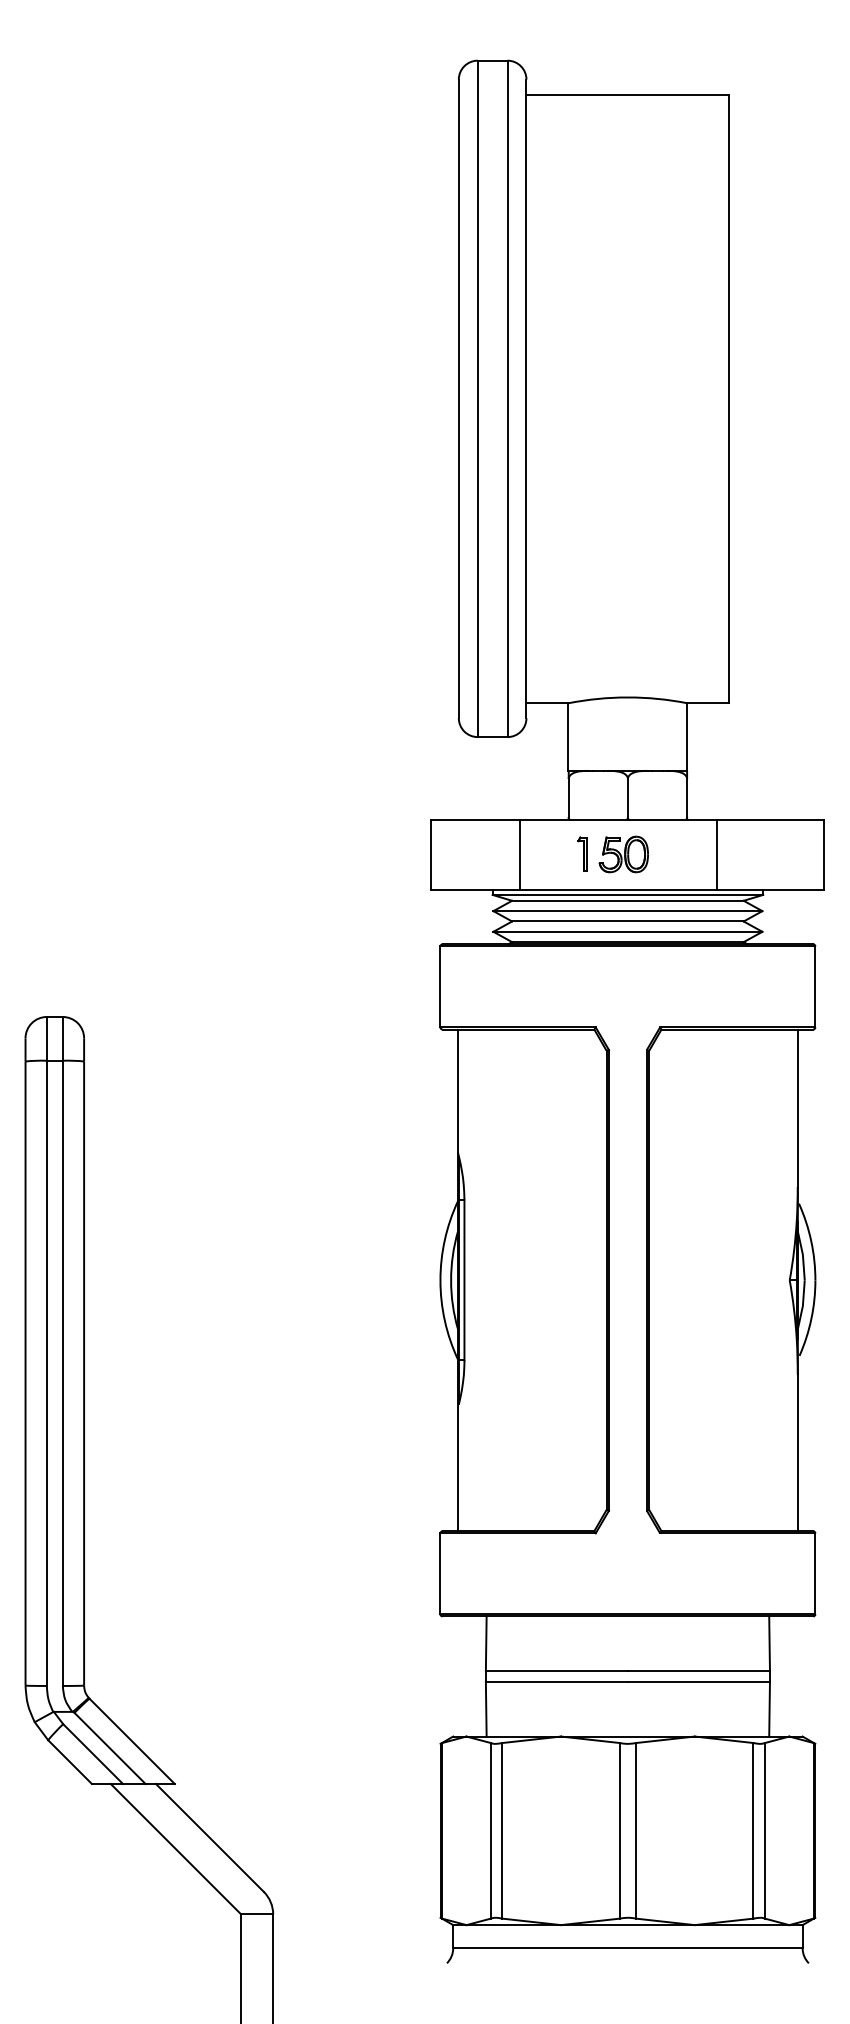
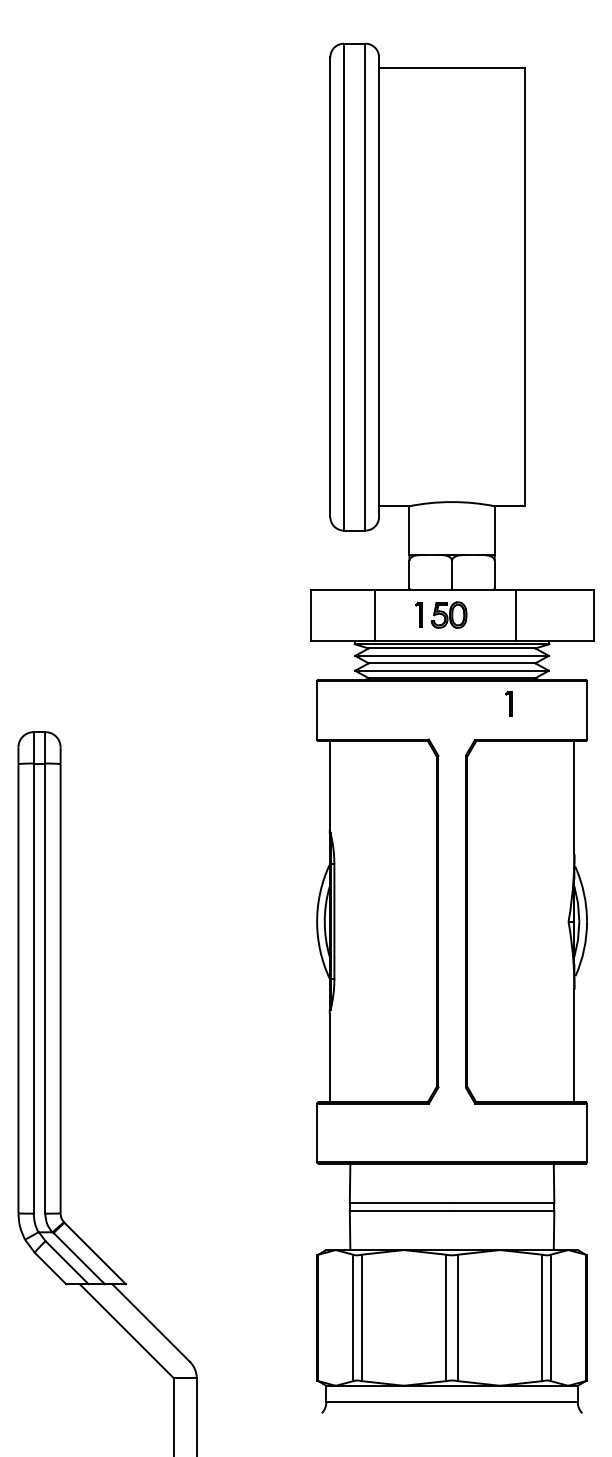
part: (706, 977) -> (508, 703), added

